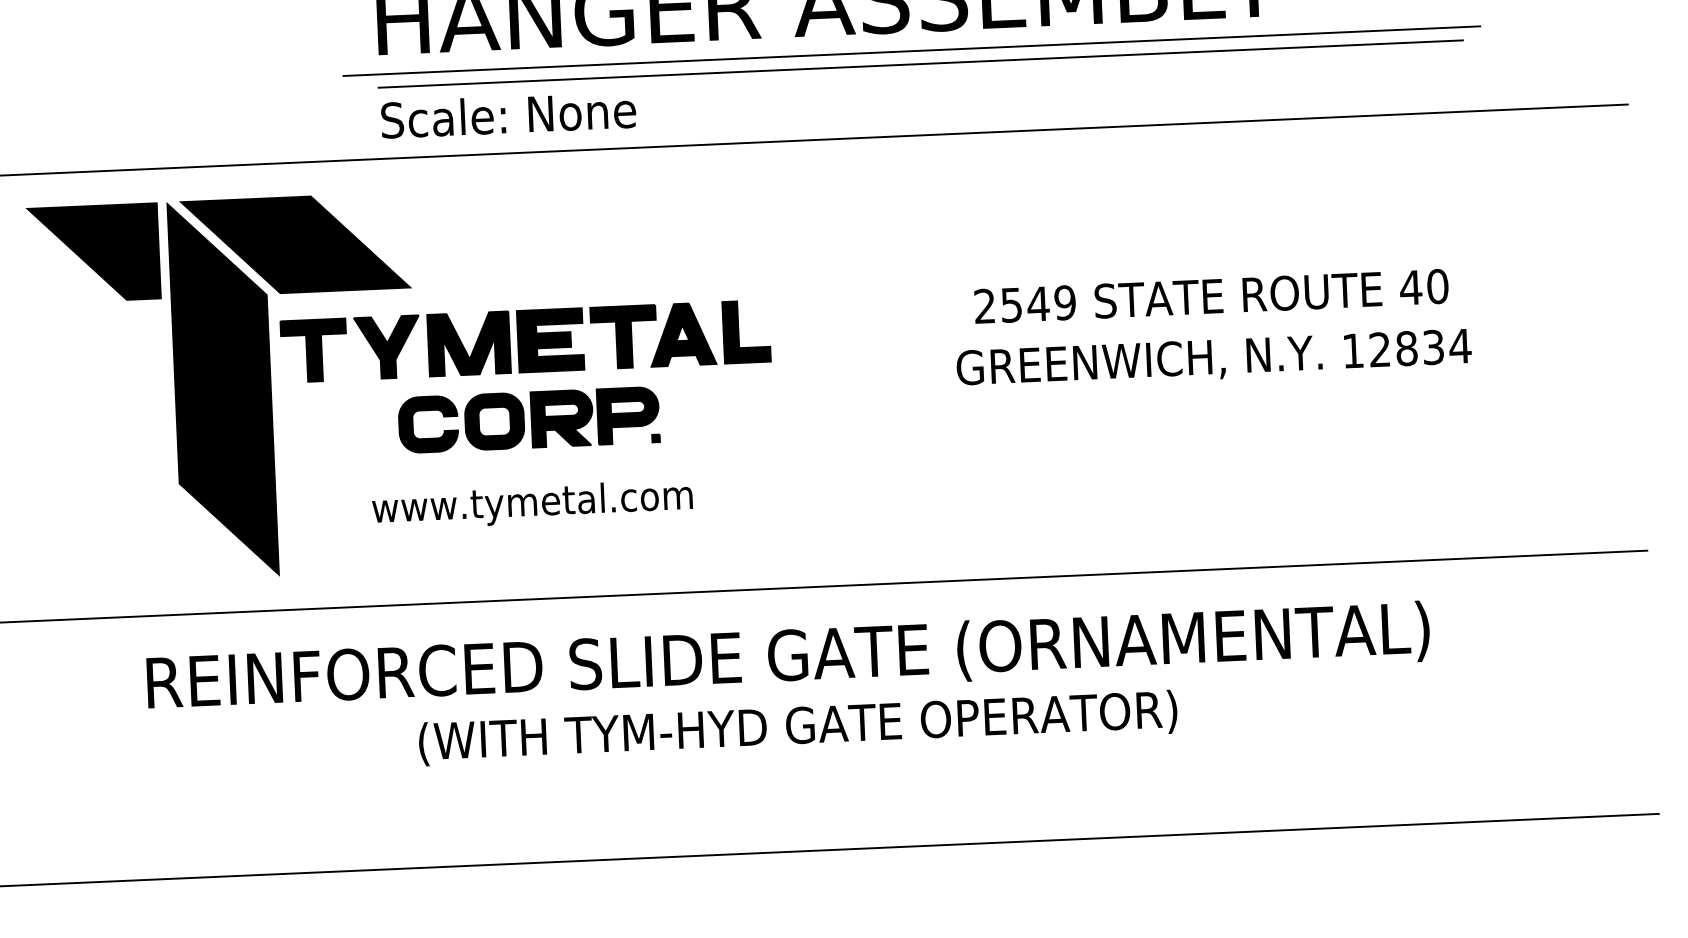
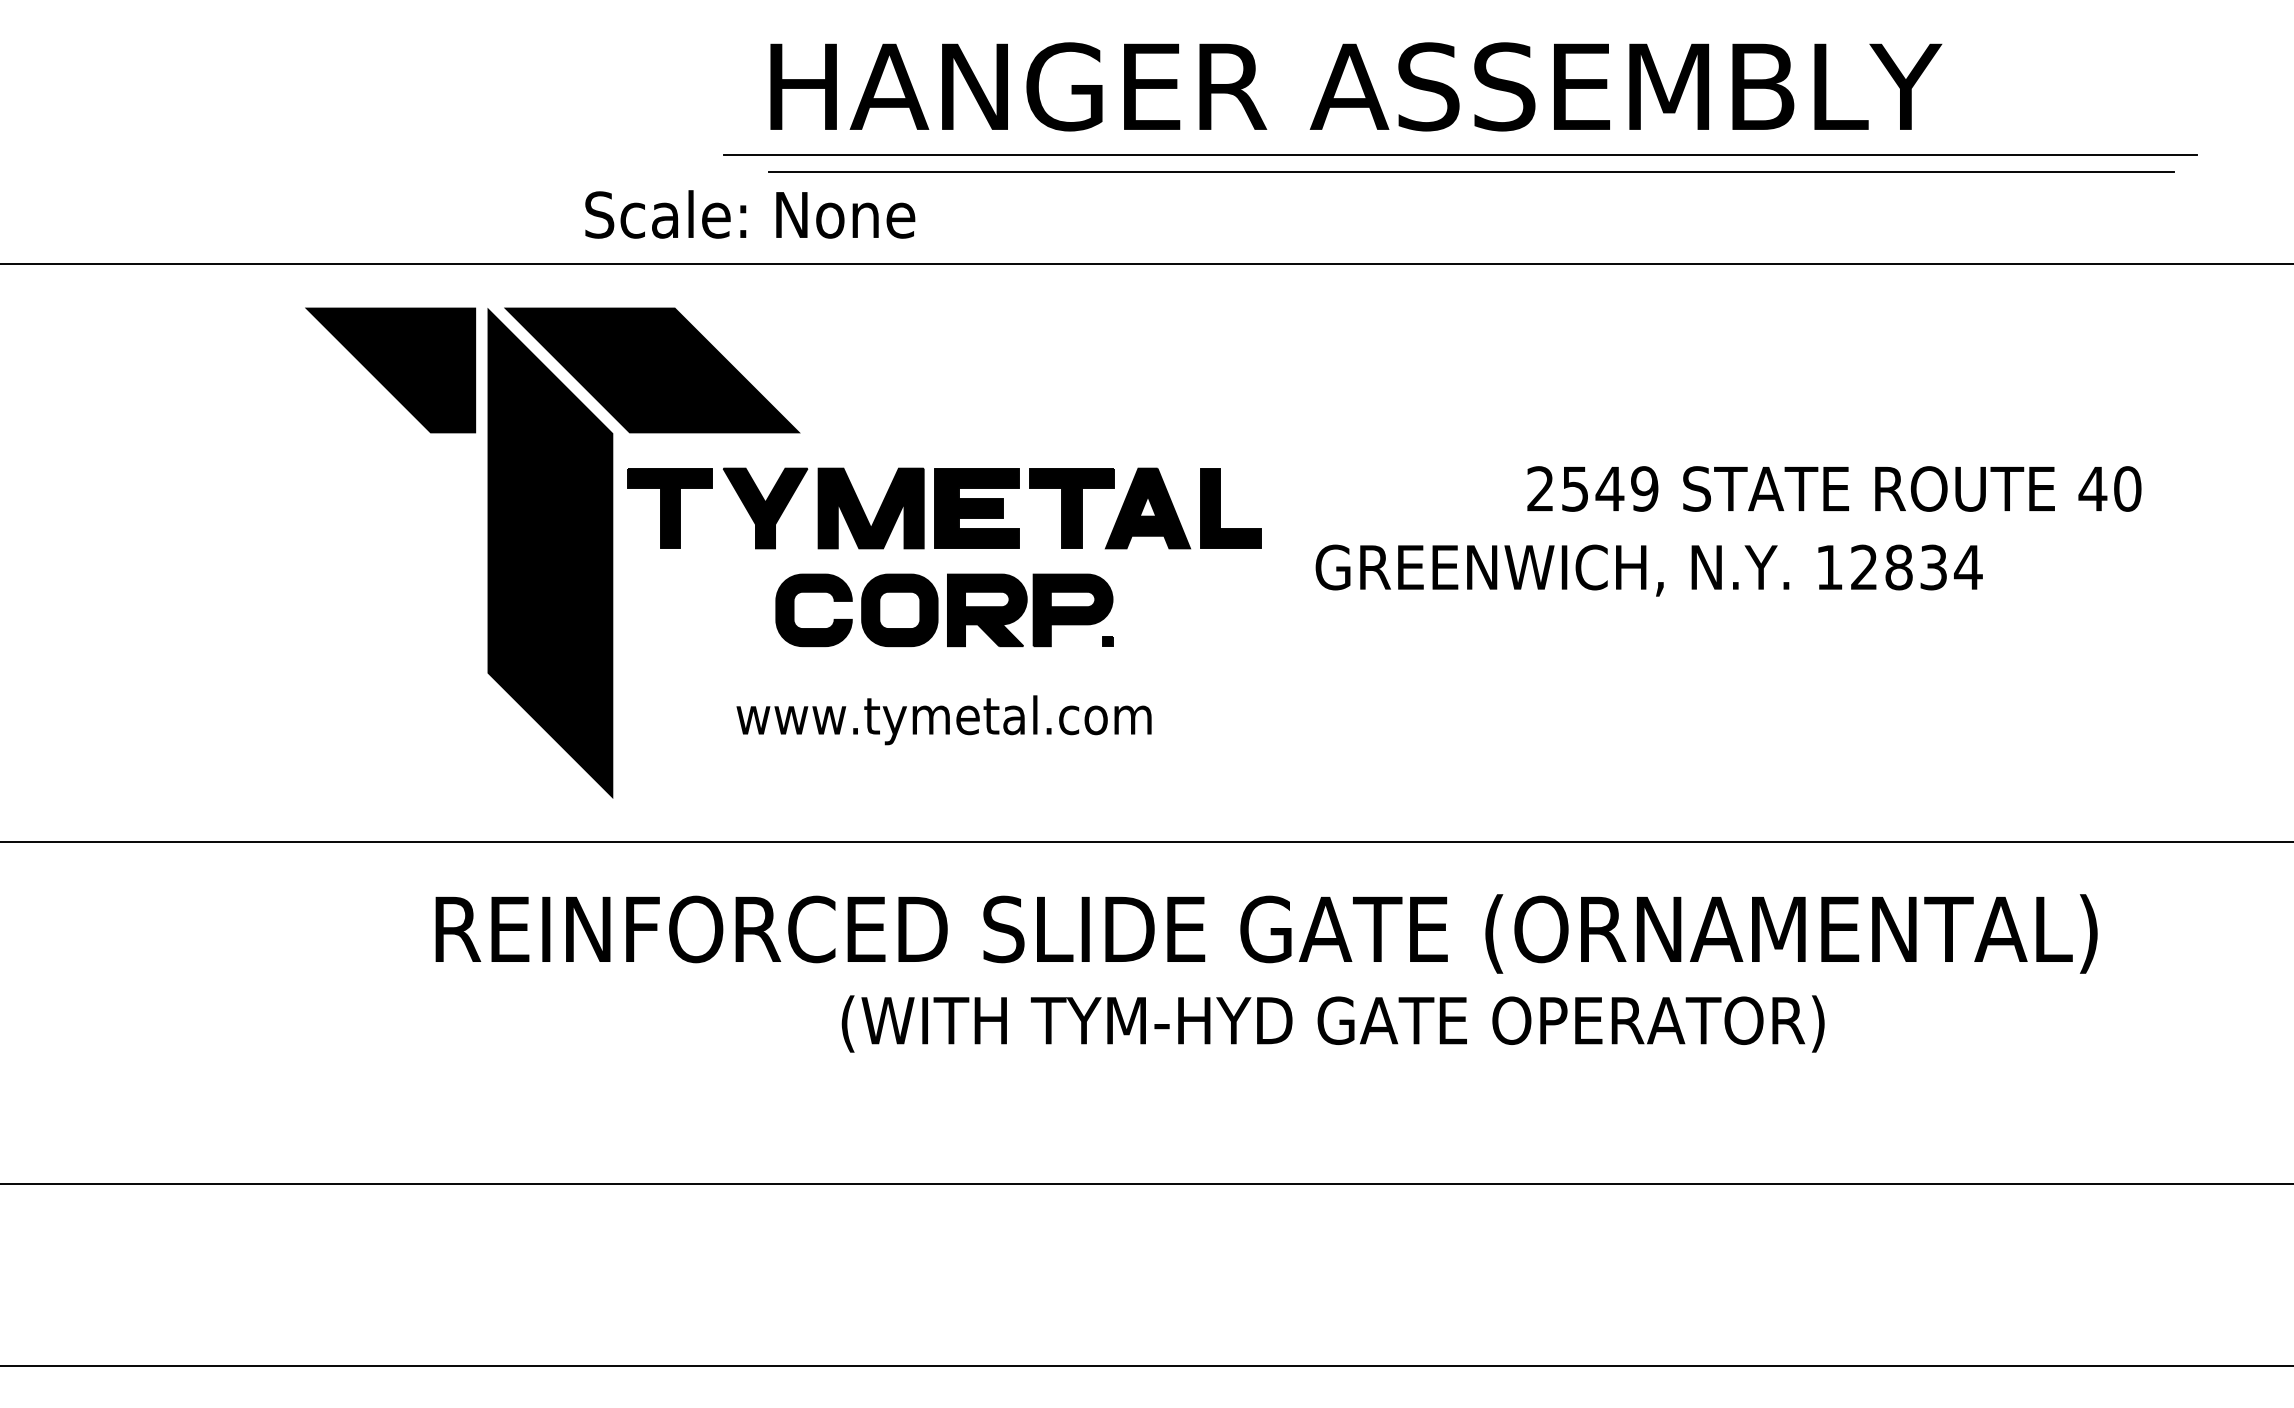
text: (508, 114) -> (750, 214), moved
text: (1213, 359) -> (1648, 570), moved
text: (797, 727) -> (1332, 1023), moved

